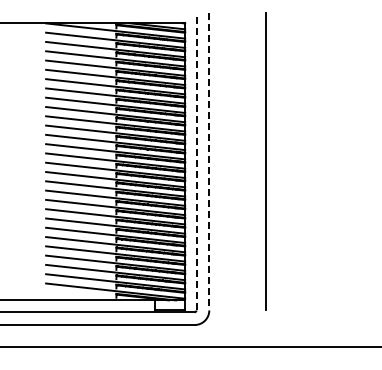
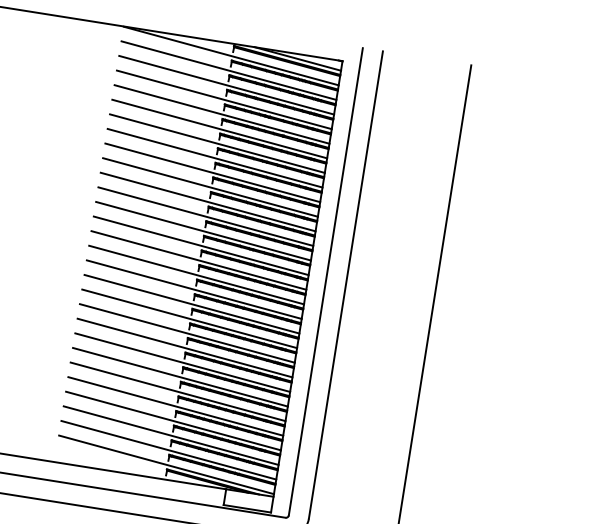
line: (196, 161) -> (325, 281), dashed -> solid
line: (209, 161) -> (346, 284), dashed -> solid

